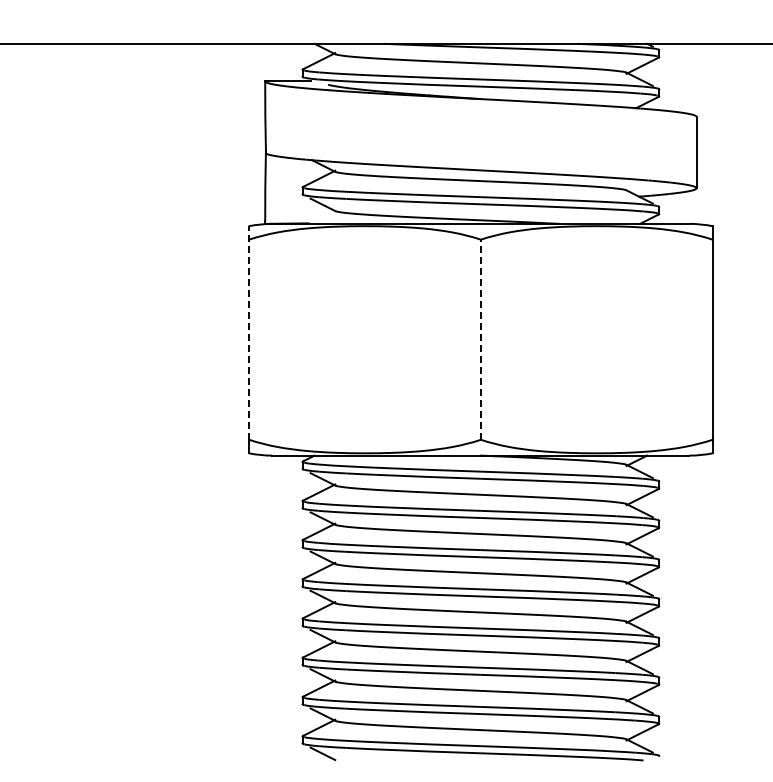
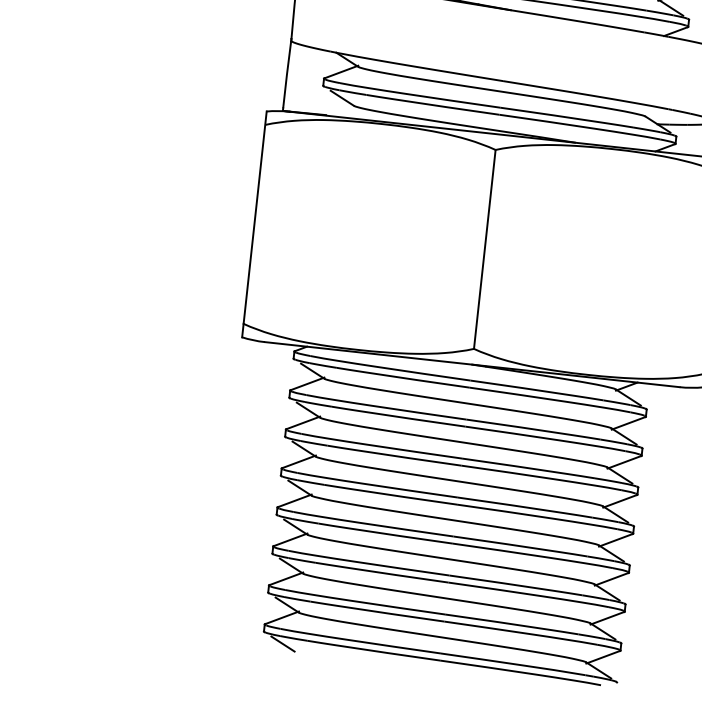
line: (249, 332) -> (255, 217), dashed -> solid
line: (480, 339) -> (484, 249), dashed -> solid

